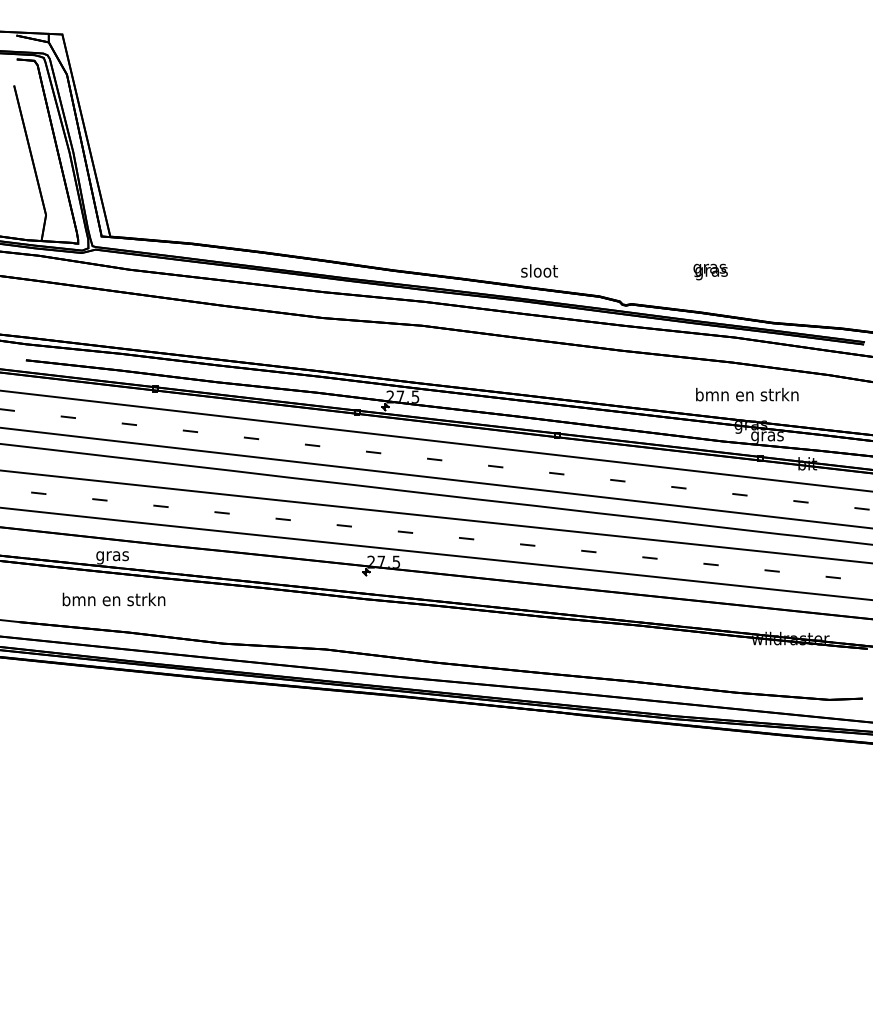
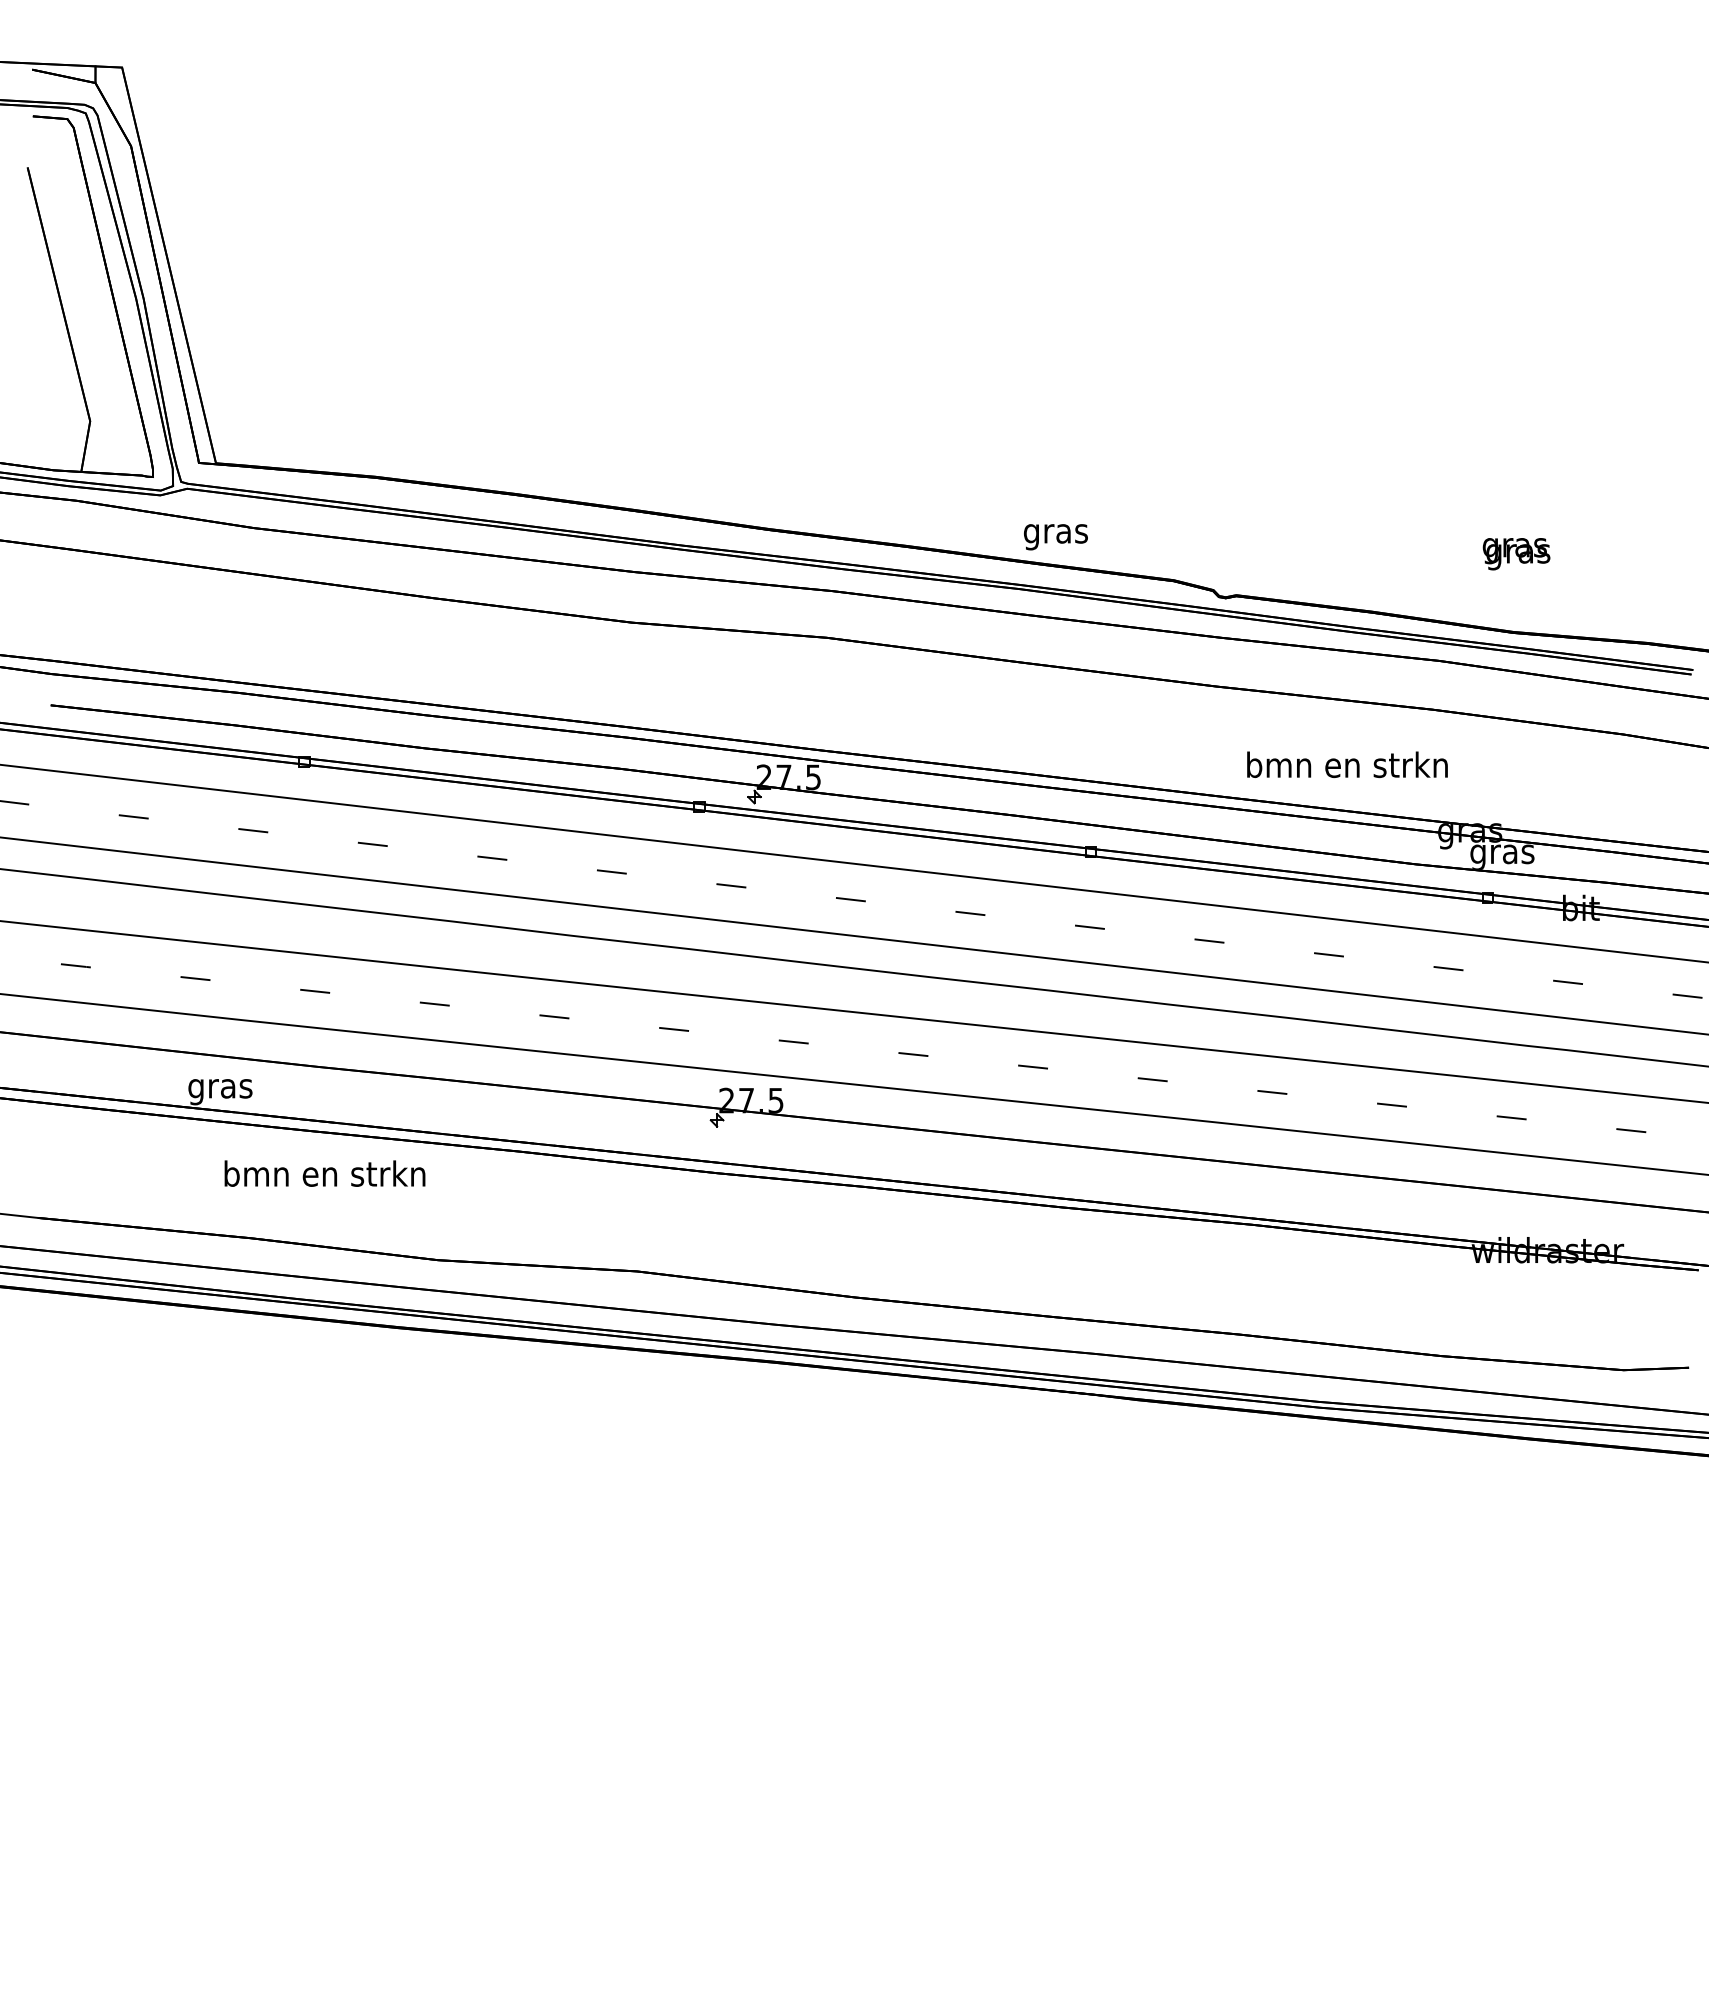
text: (710, 271) -> (1516, 553), moved
text: (539, 272) -> (1056, 533), sloot -> gras
text: (747, 394) -> (1347, 764), moved
text: (113, 599) -> (323, 1173), moved

